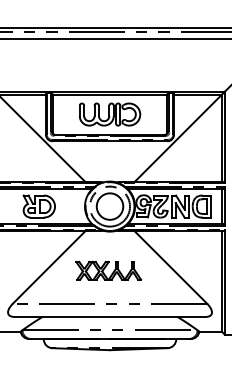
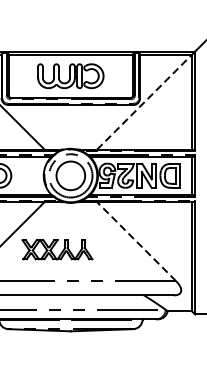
line: (178, 138) -> (144, 102), solid -> dashed
line: (170, 267) -> (136, 241), solid -> dashed
part: (108, 270) -> (57, 249), moved

